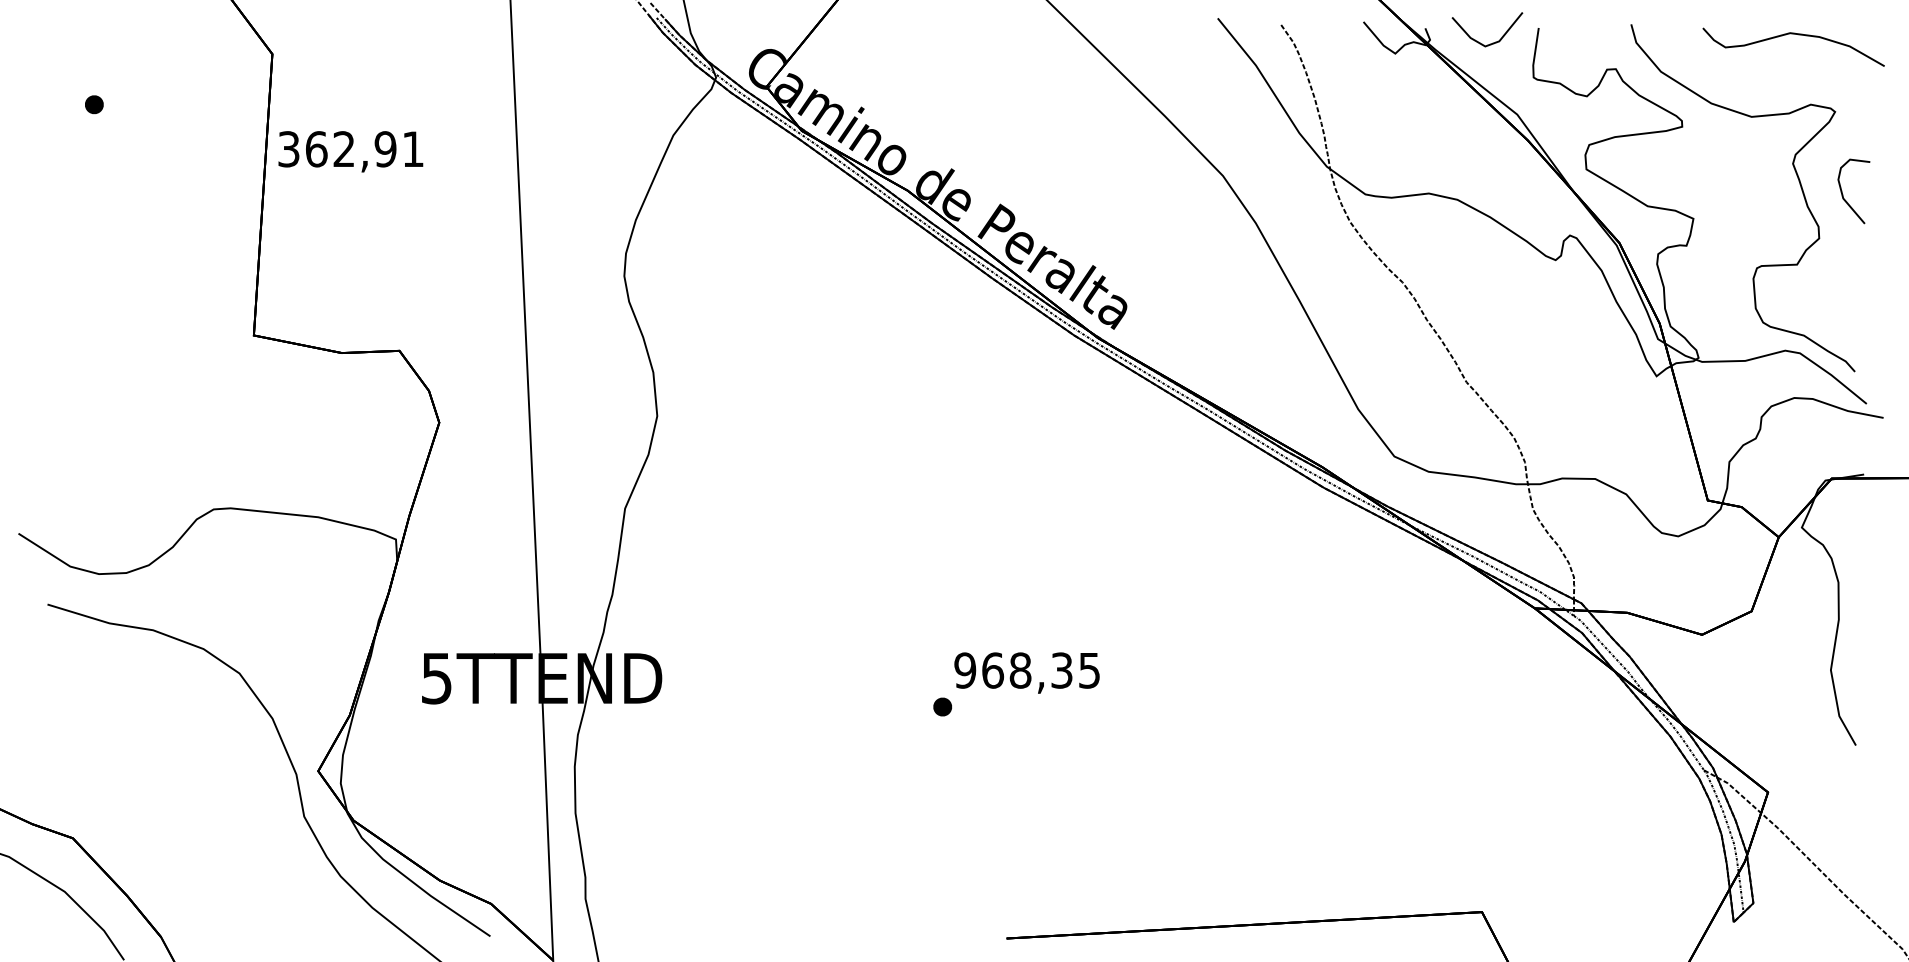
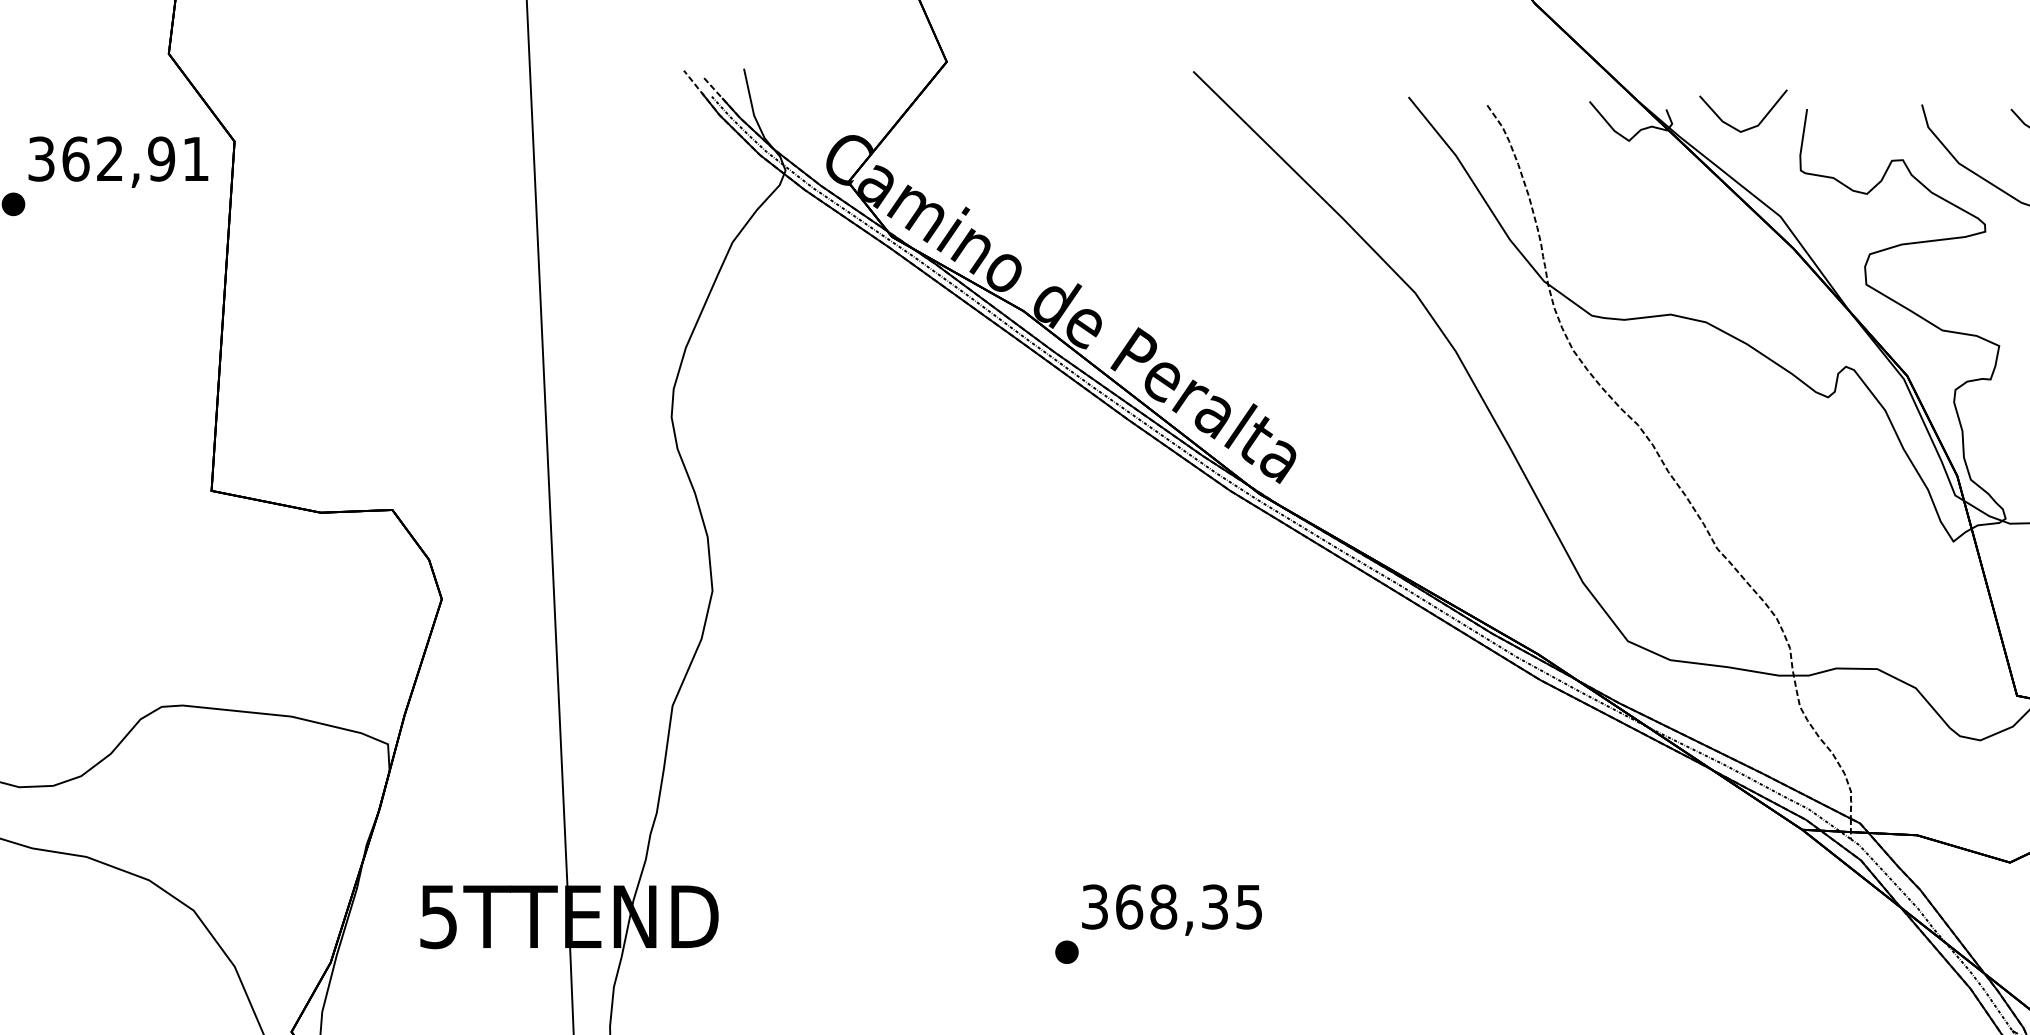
text: (350, 151) -> (117, 161), moved
text: (965, 670) -> (1095, 906), 968,35 -> 368,35

